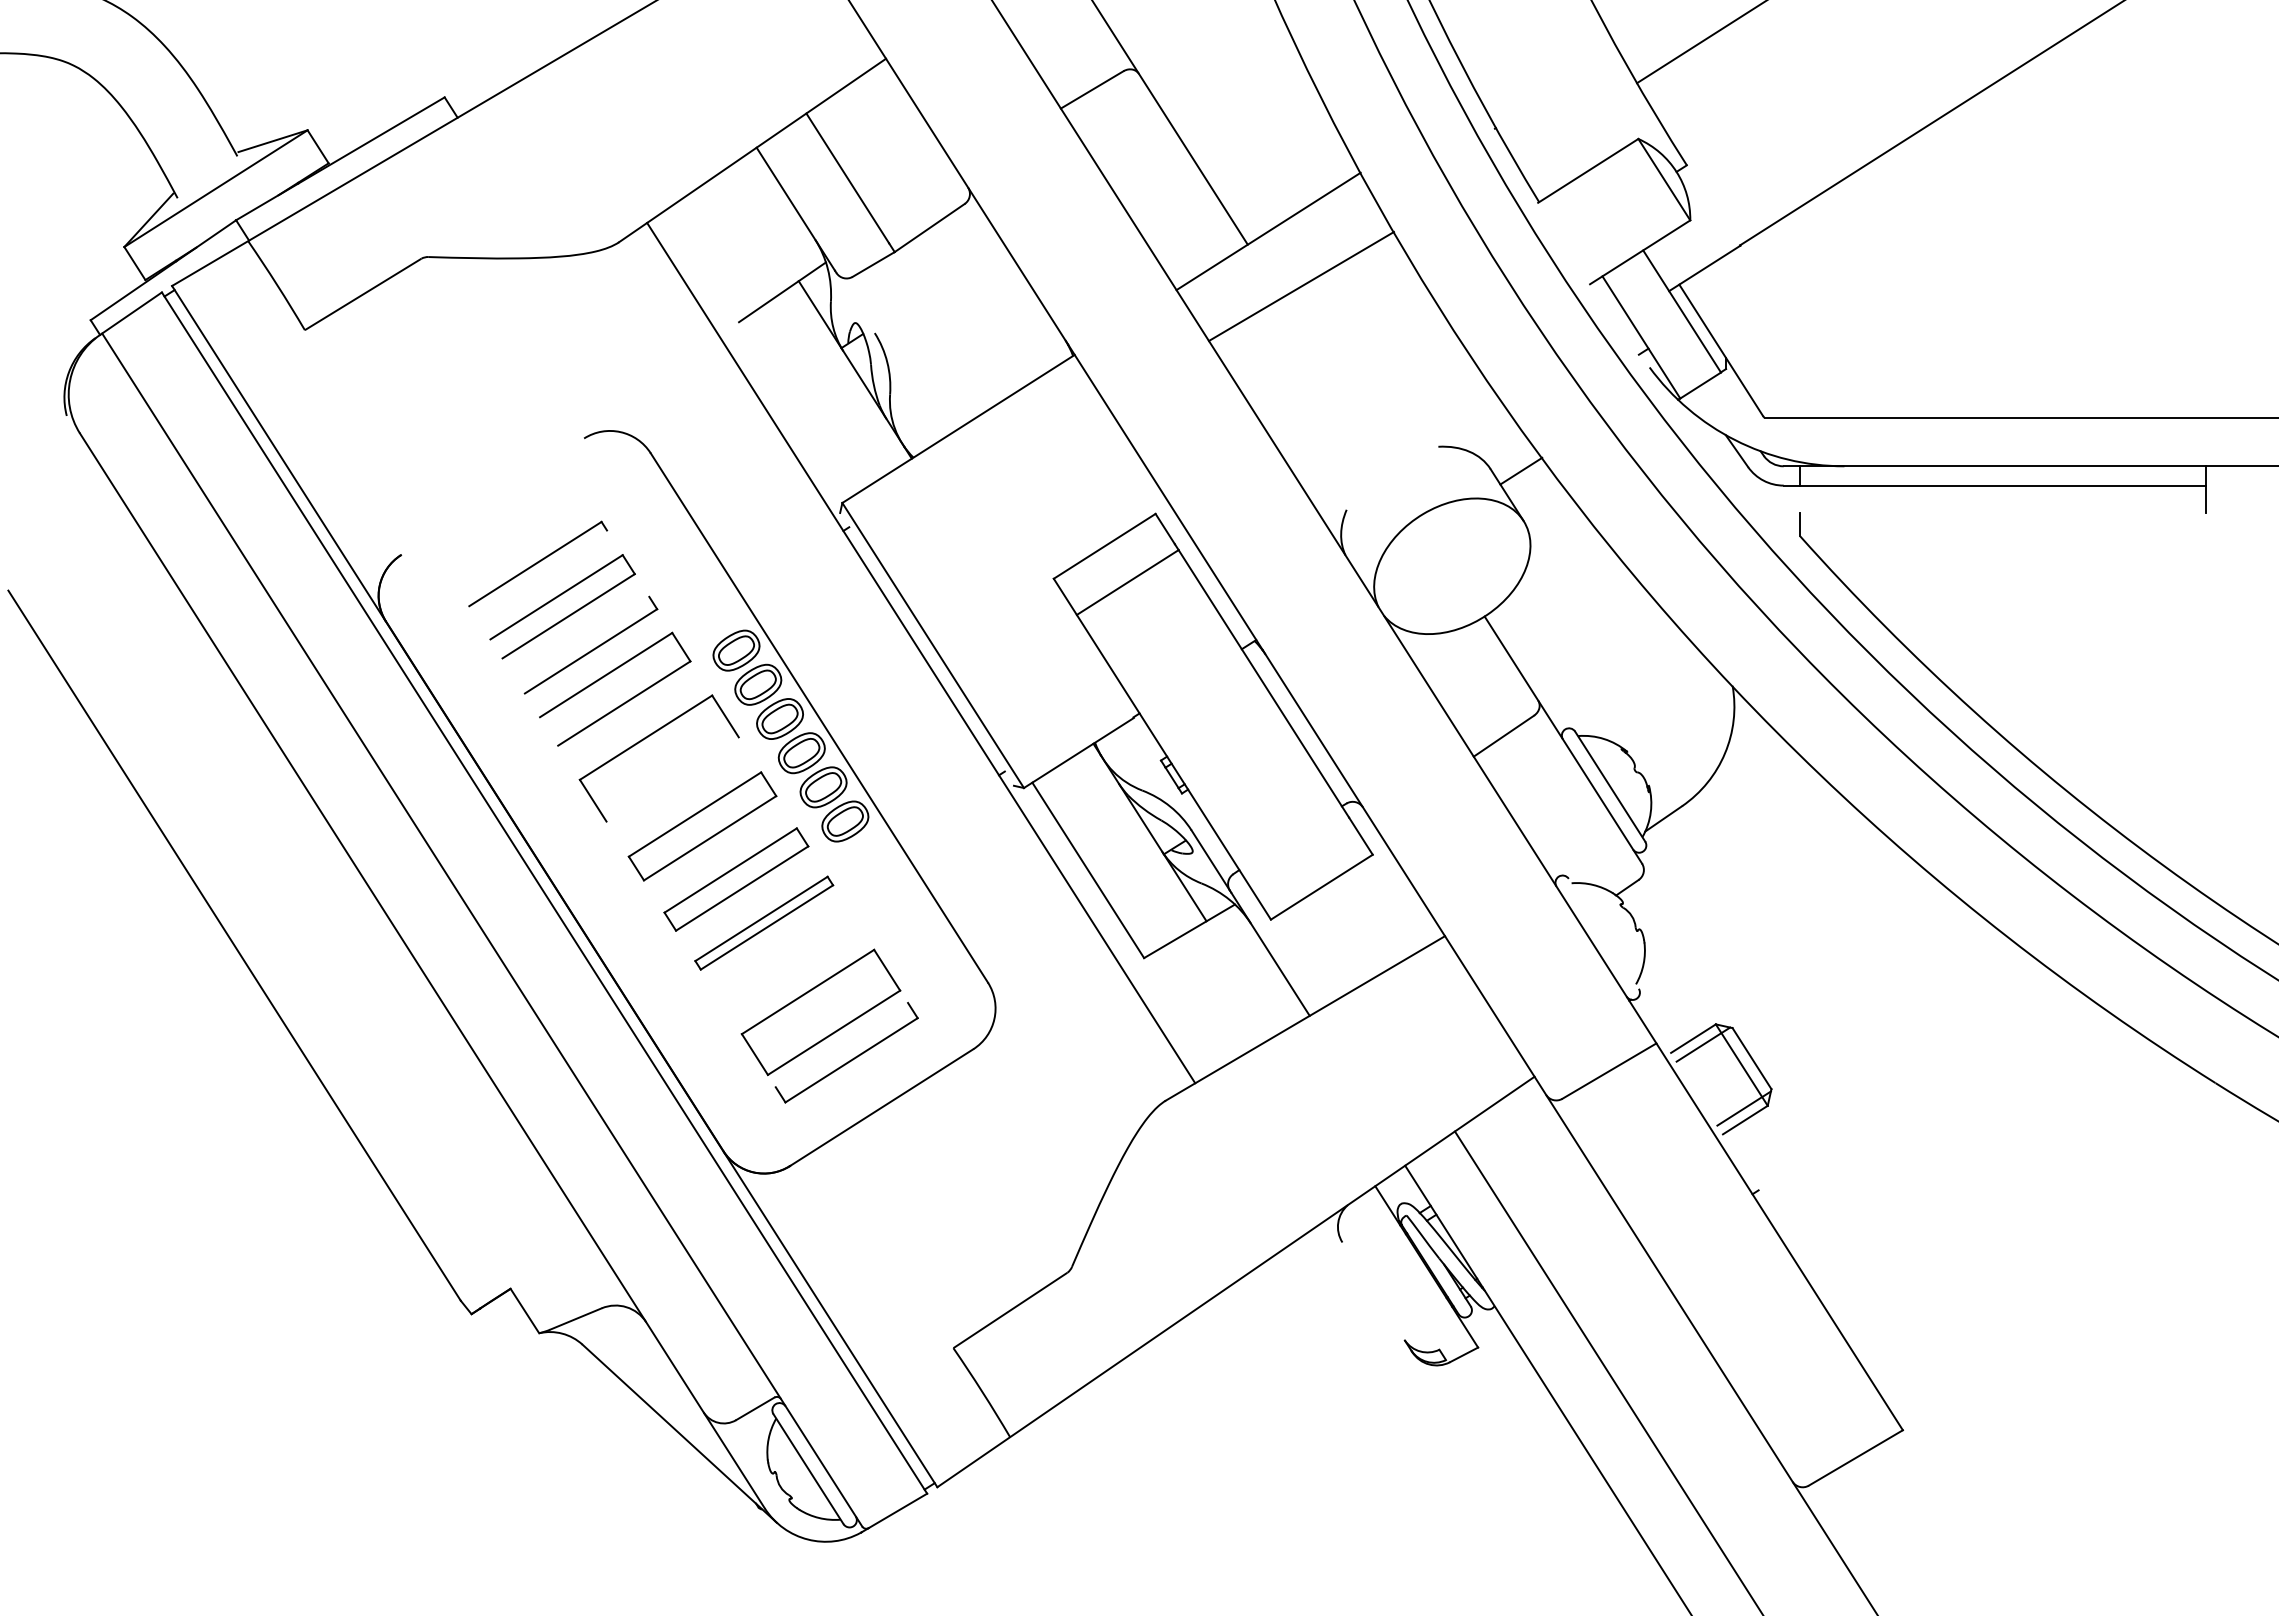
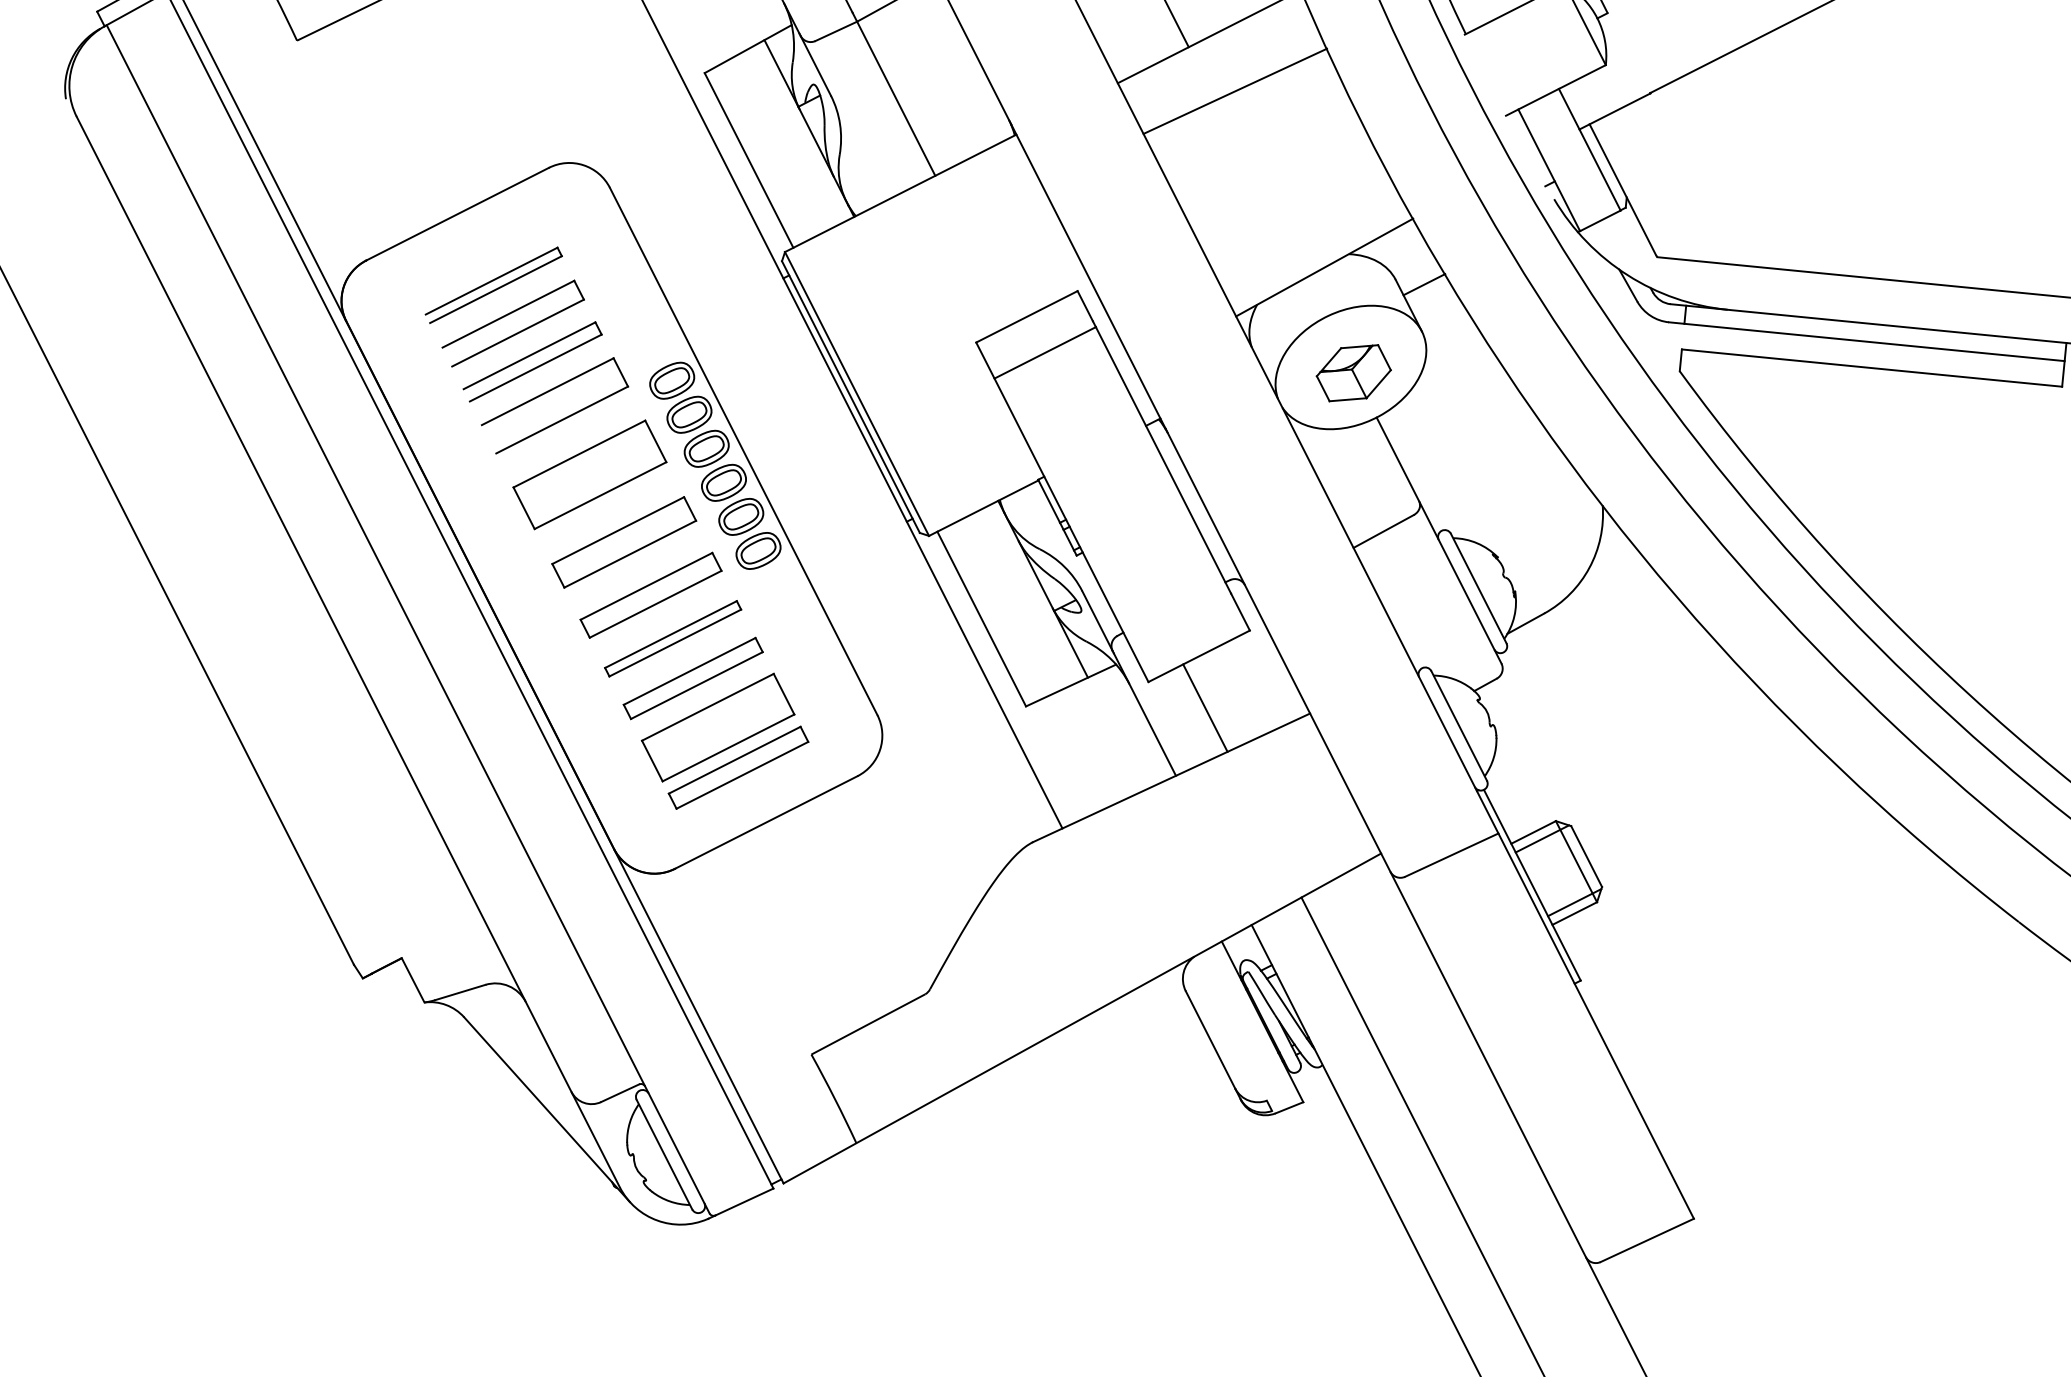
line: (855, 302) -> (815, 65), added
line: (943, 329) -> (895, 98), added
line: (794, 409) -> (748, 160), added
line: (1413, 463) -> (1324, 267), added
line: (492, 496) -> (457, 213), added
line: (2002, 512) -> (1871, 367), added
part: (1455, 571) -> (1353, 372), added
line: (540, 572) -> (495, 289), added
line: (583, 638) -> (529, 355), added
line: (926, 648) -> (850, 396), added
line: (1147, 738) -> (1049, 500), added
line: (672, 779) -> (600, 495), added
line: (1603, 933) -> (1458, 725), added
line: (1333, 941) -> (1205, 708), added
part: (789, 962) -> (693, 677), added
line: (841, 1044) -> (734, 759), added
line: (1697, 1094) -> (1532, 885), added
line: (1373, 1291) -> (1210, 1040), added

